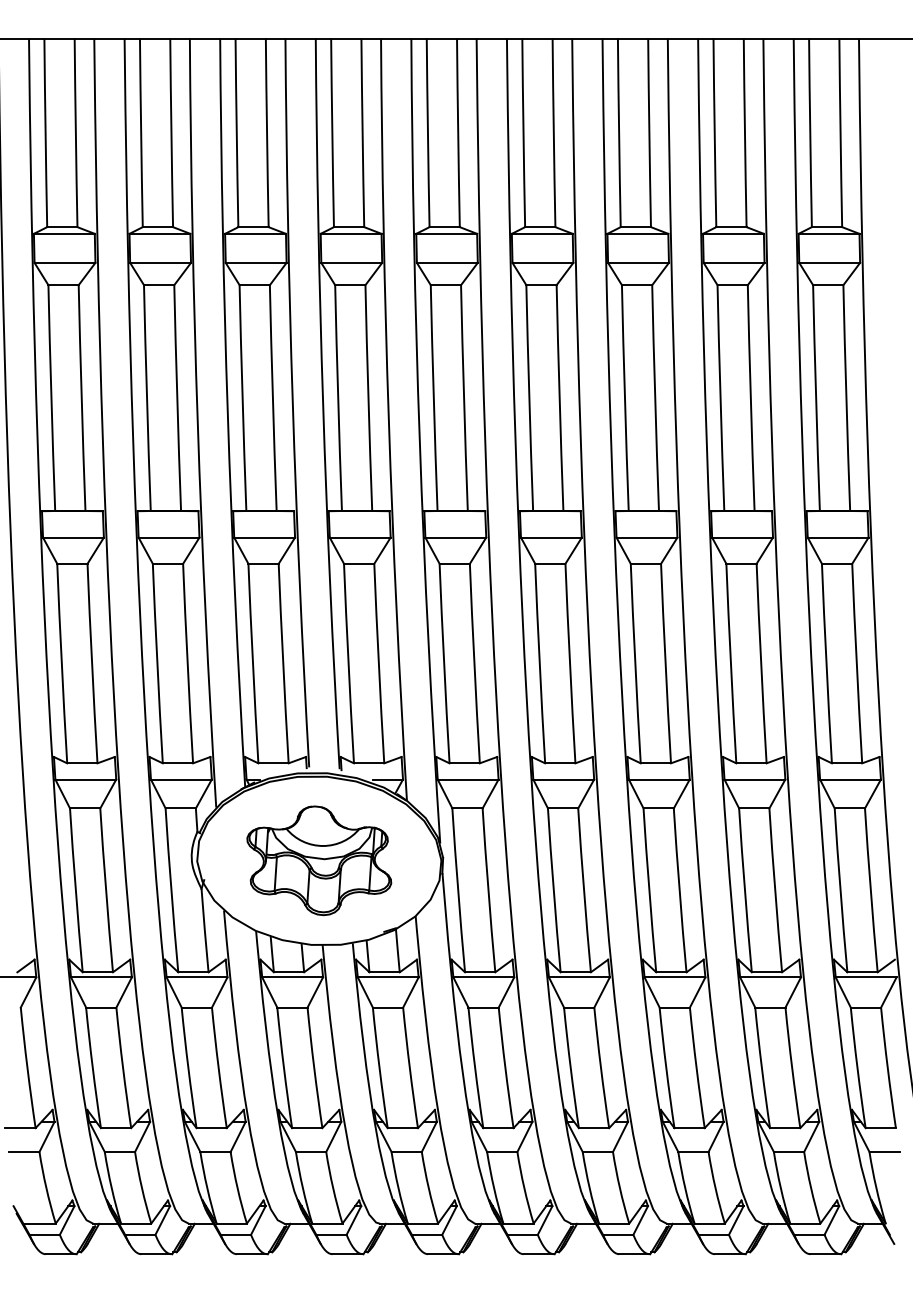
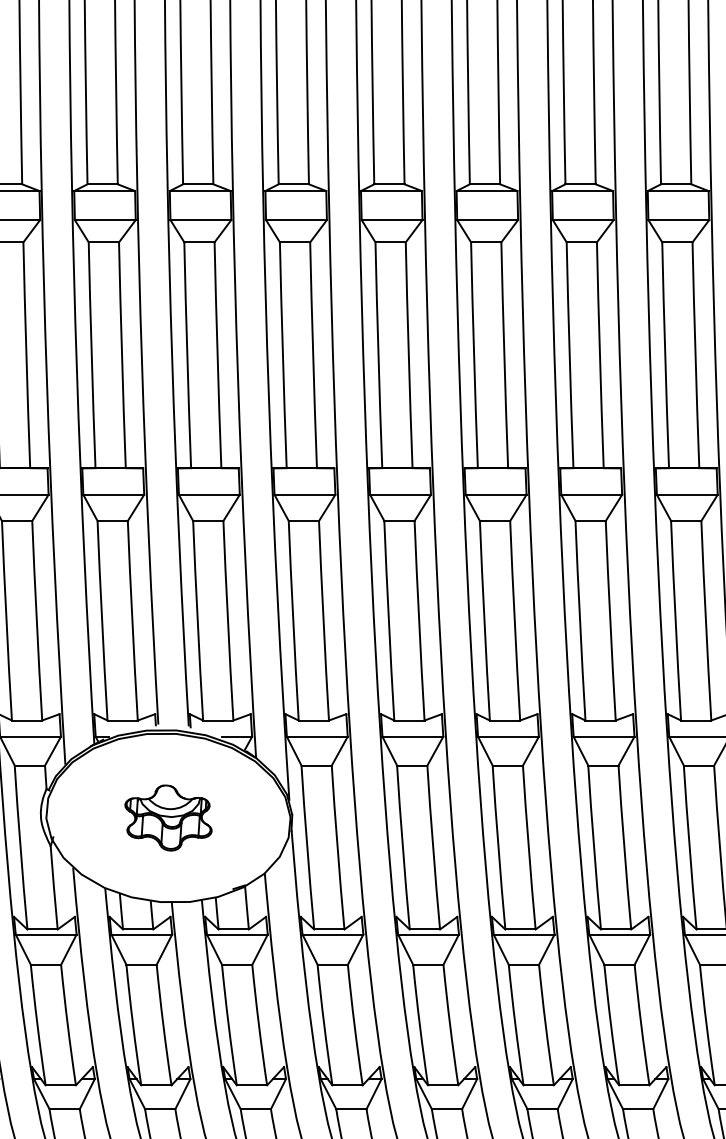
part: (319, 860) -> (168, 817), size x0.6

